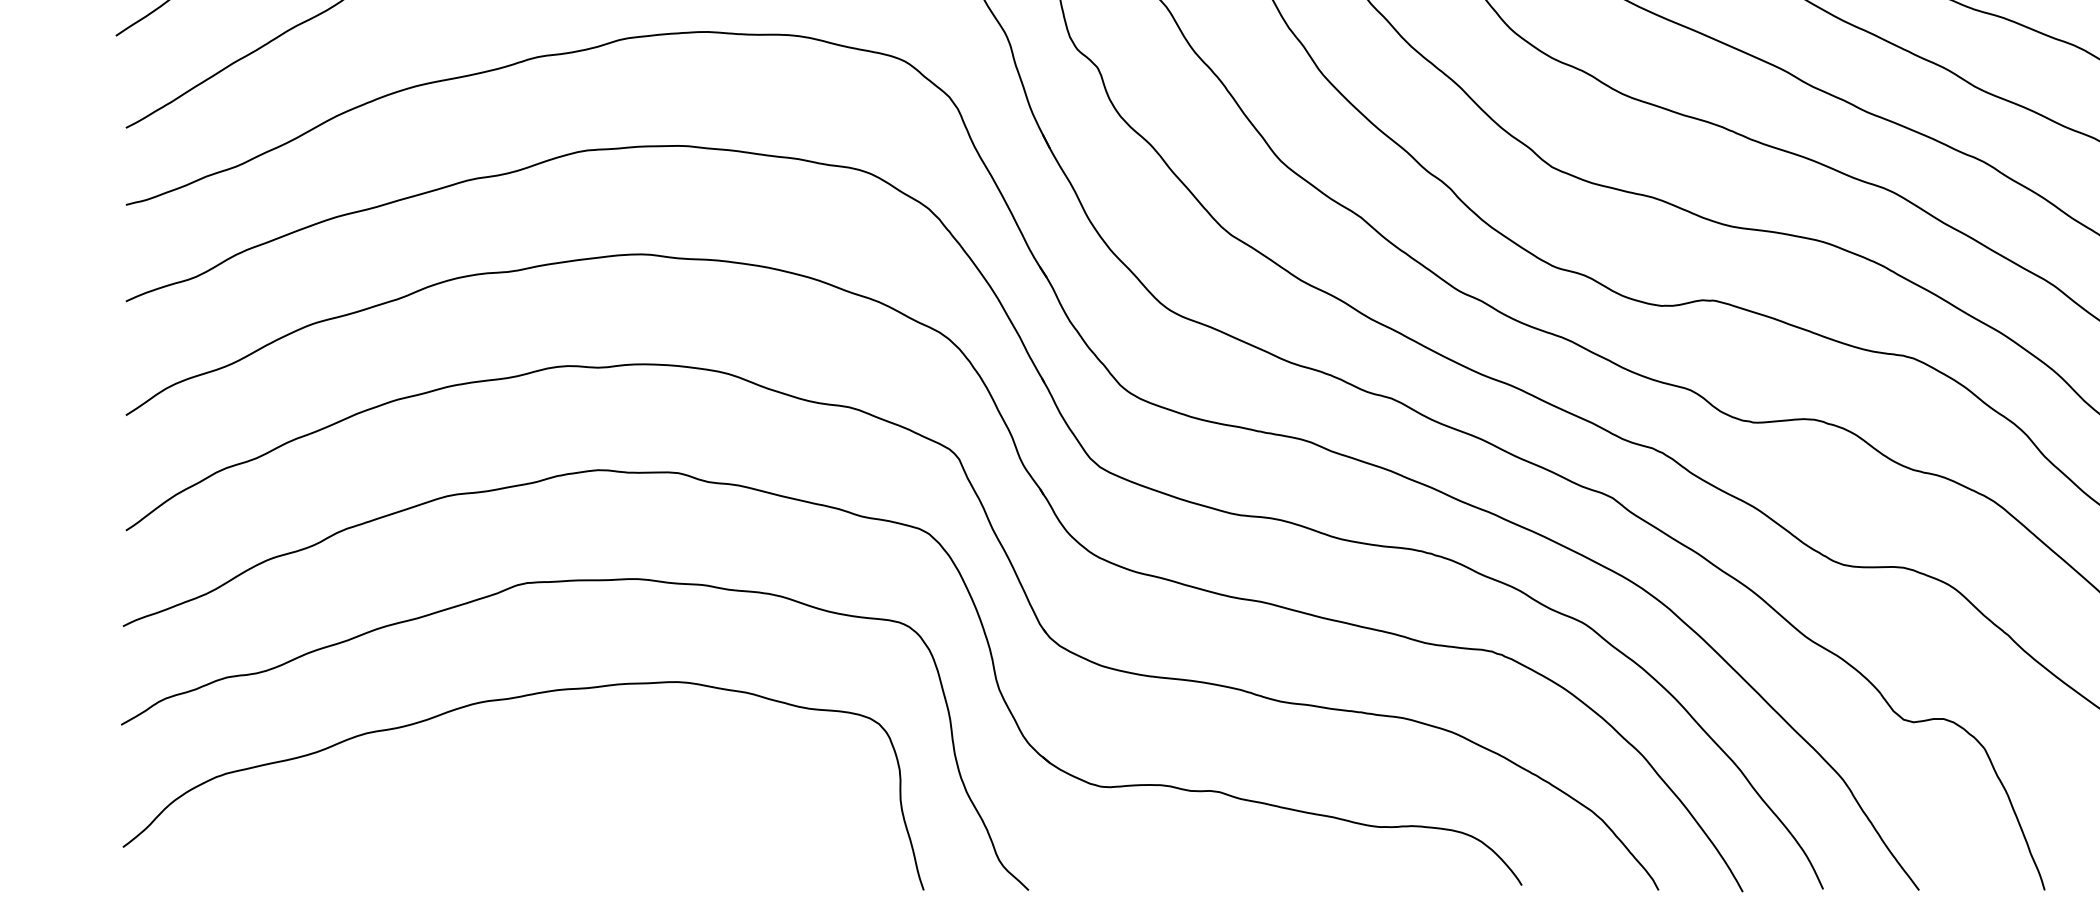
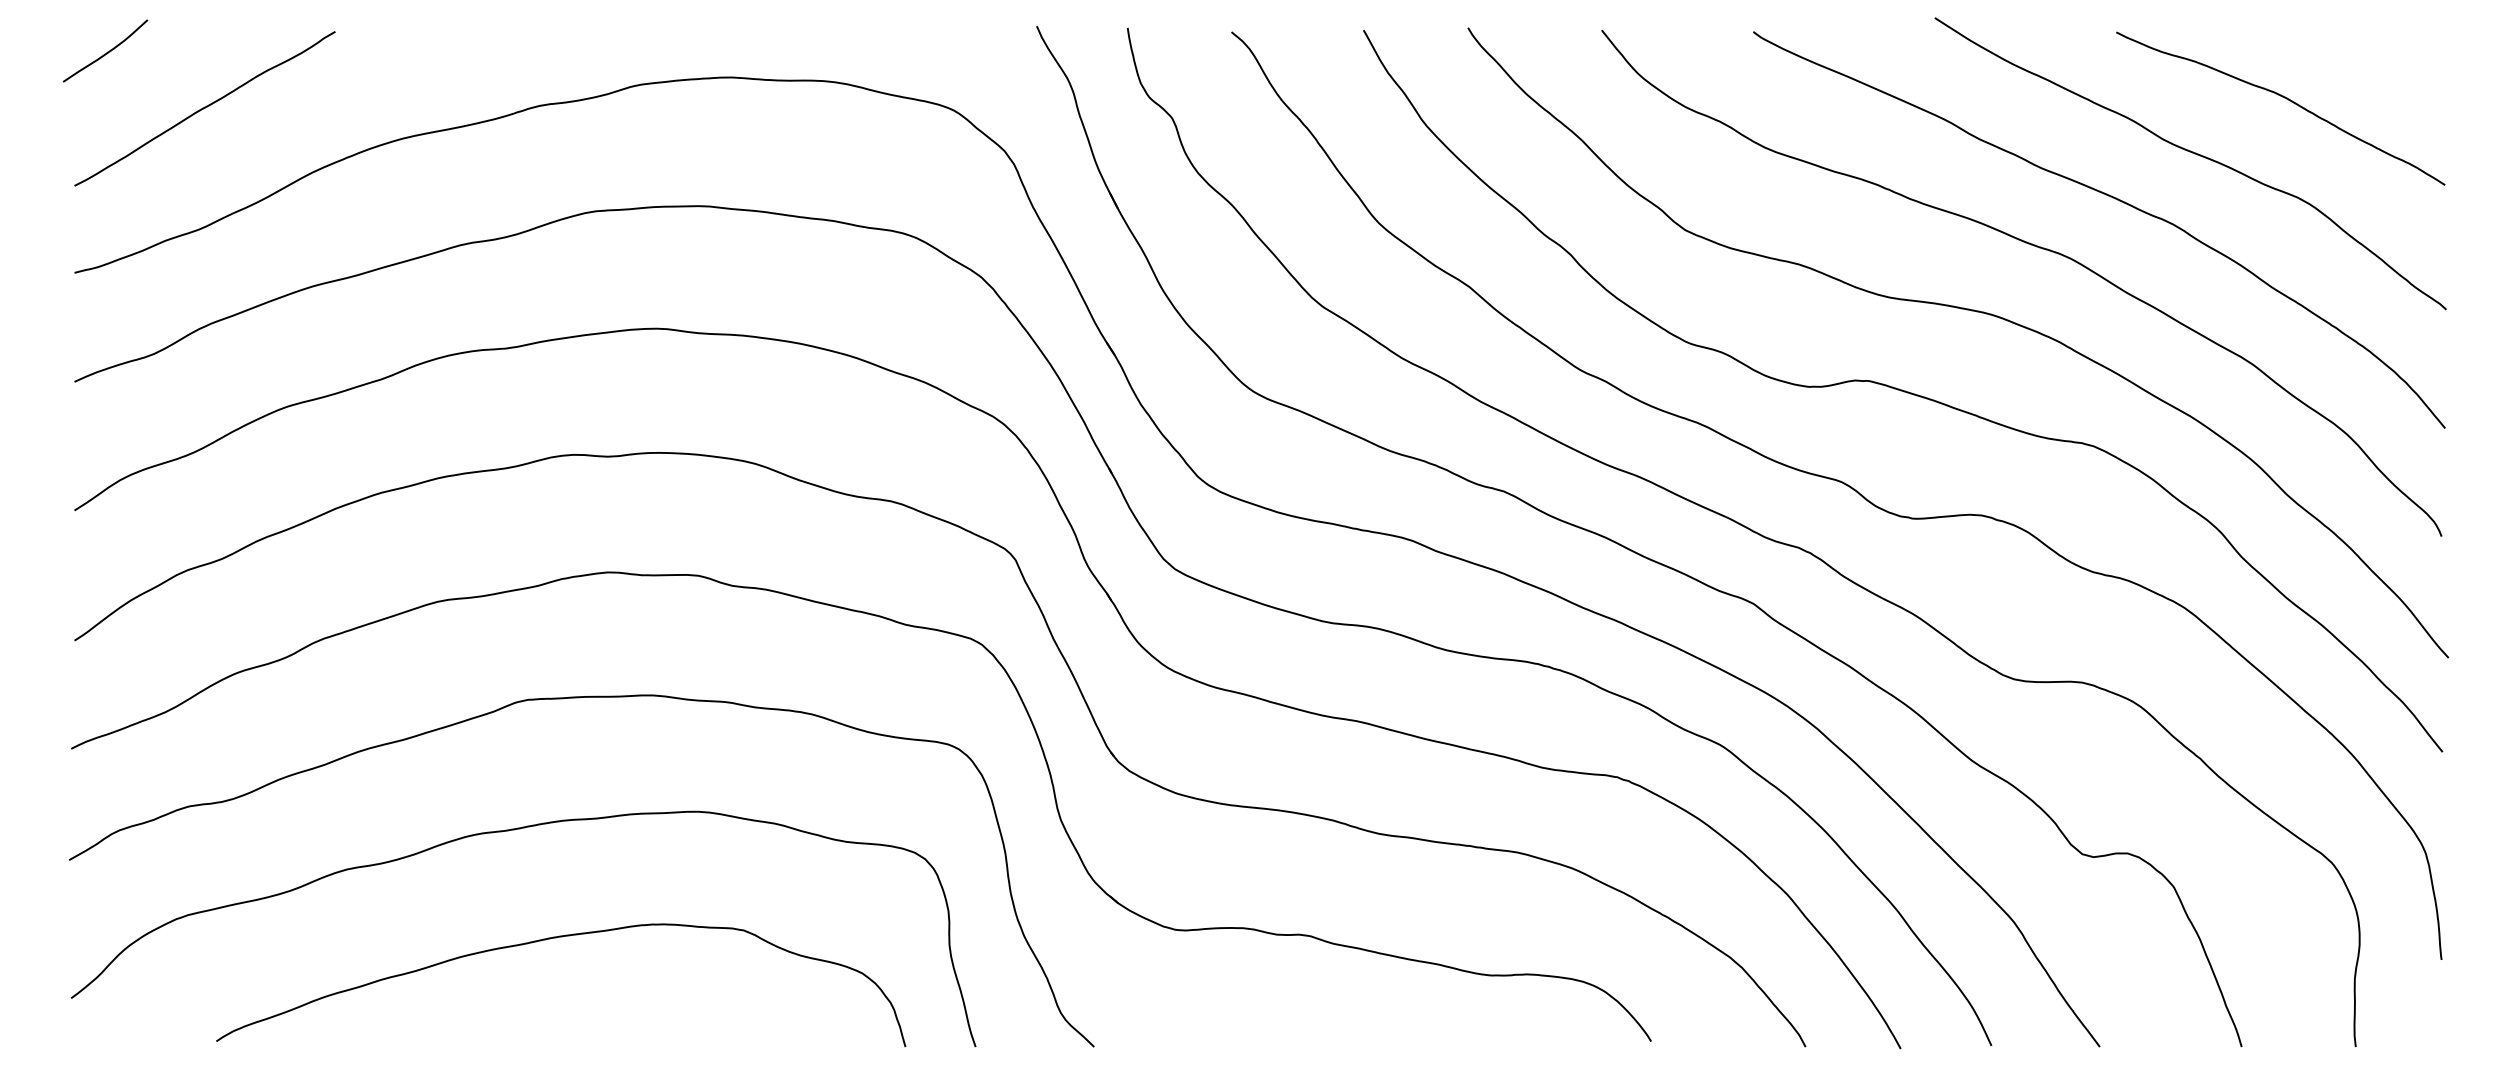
curve: (552, 794) -> (556, 938), added

